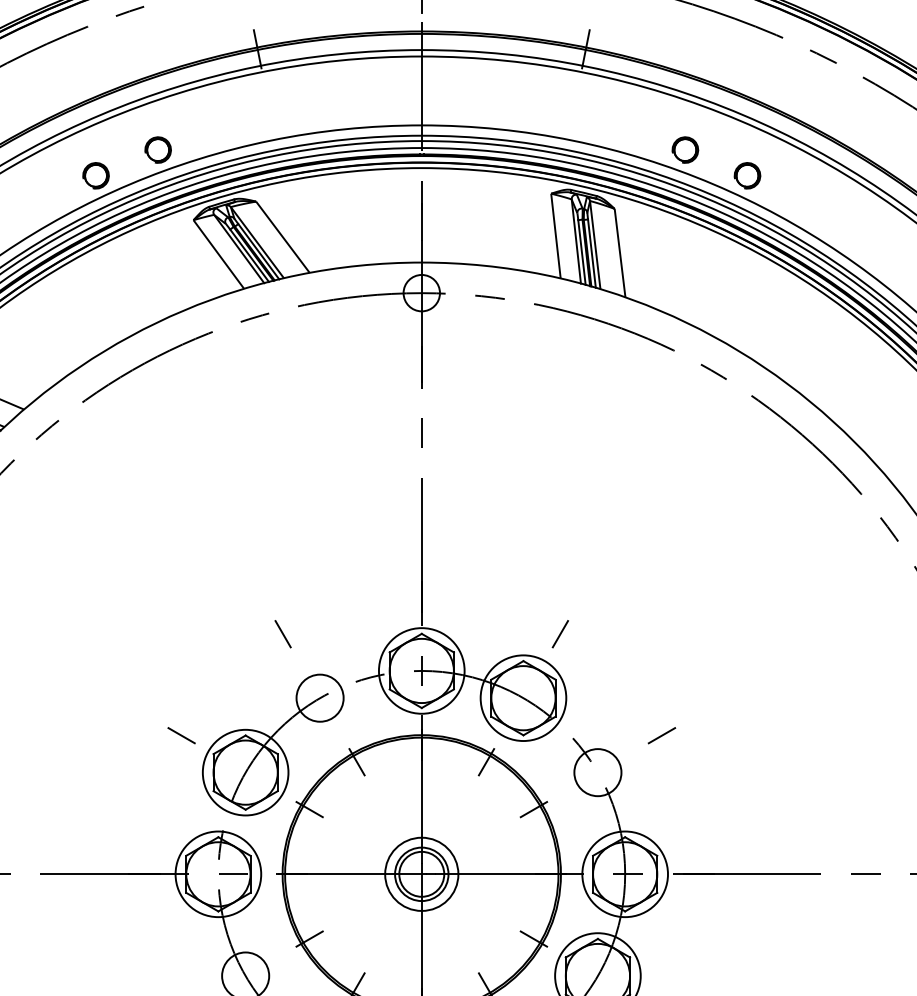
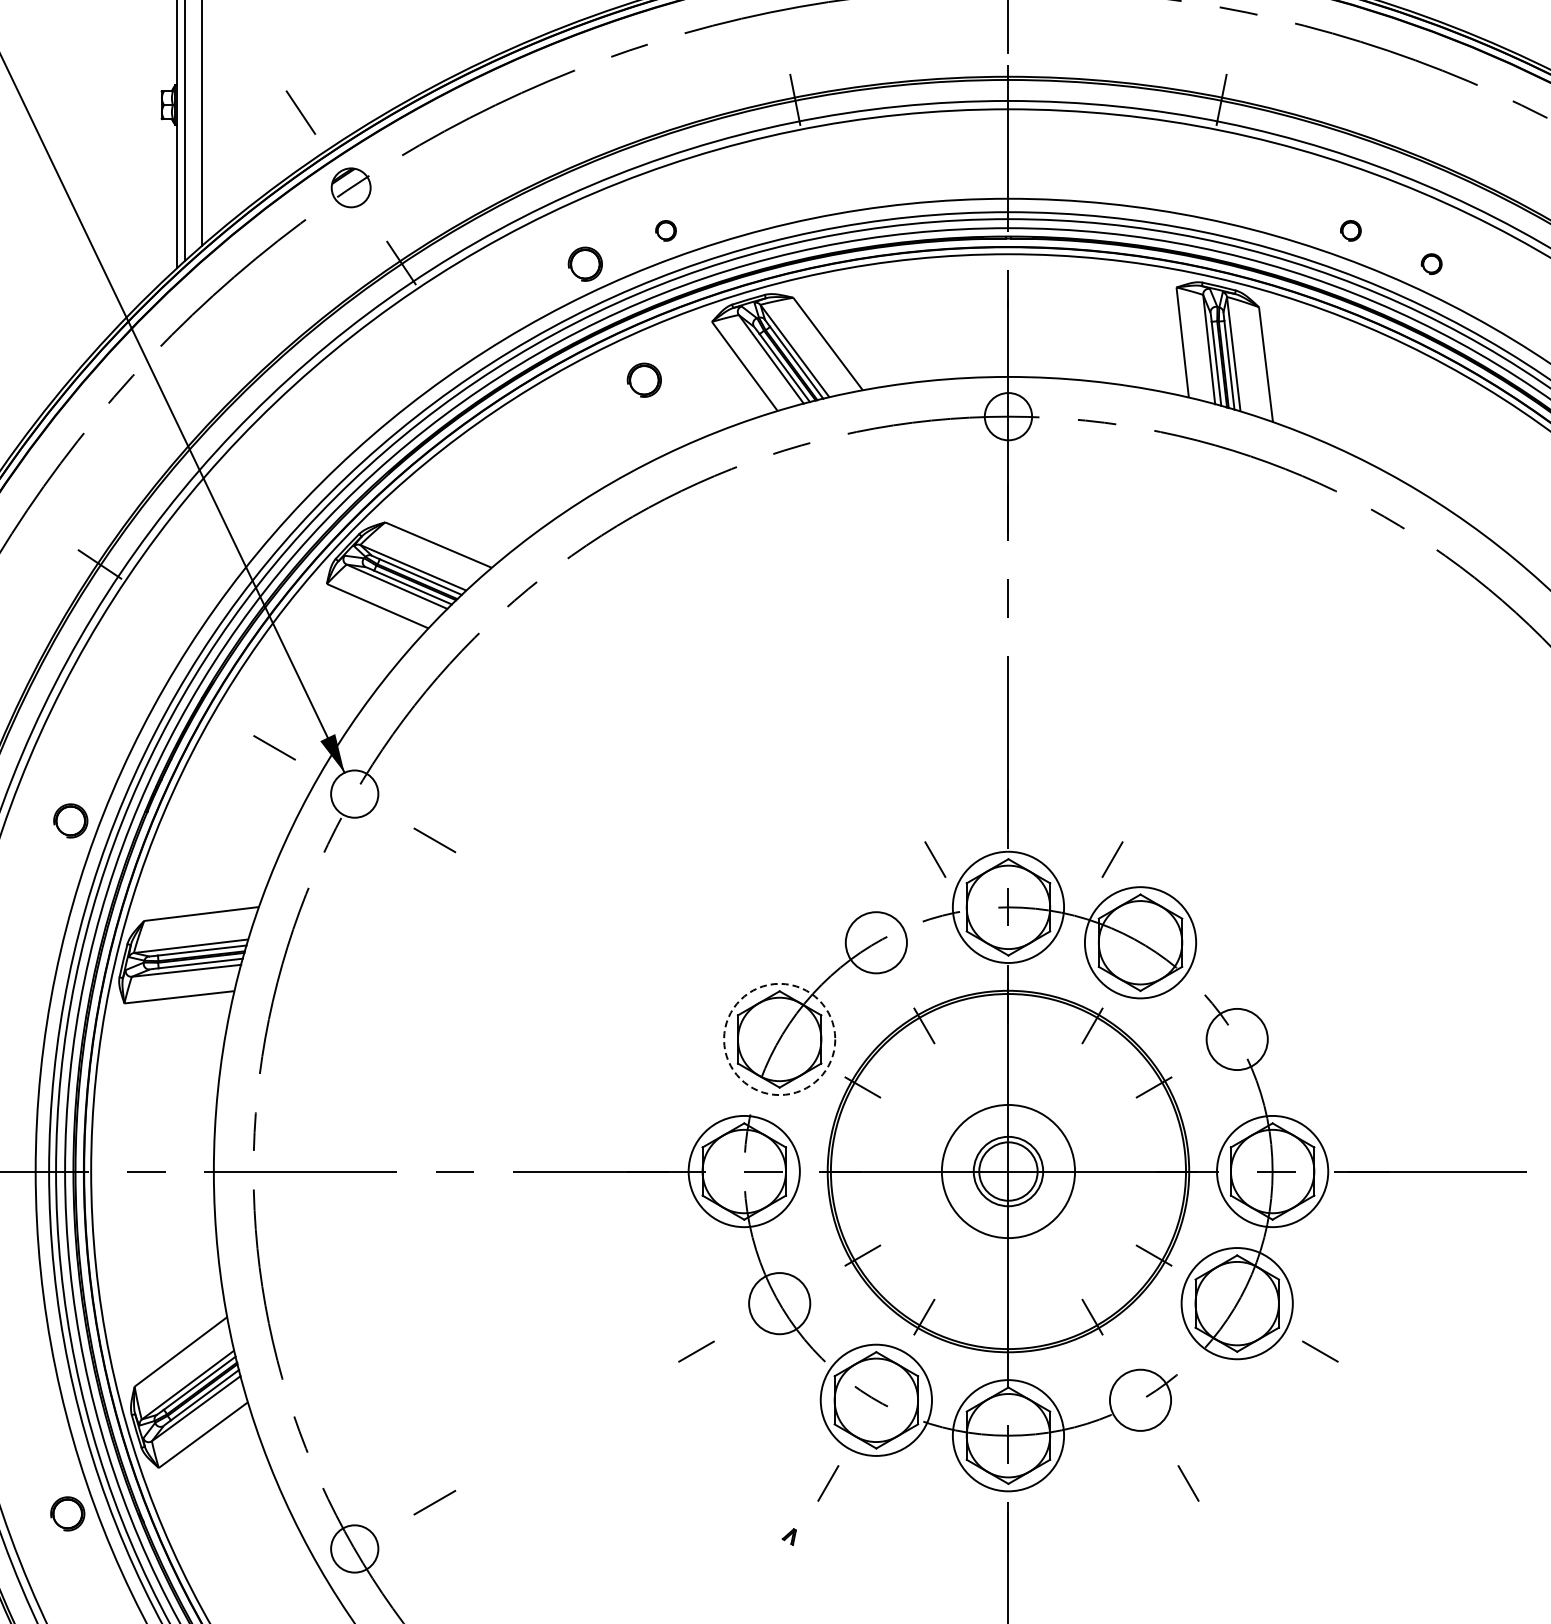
part: (157, 149) -> (665, 230), size x0.6
part: (685, 149) -> (1350, 230), size x0.6
part: (747, 175) -> (1431, 263), size x0.6
part: (140, 264) -> (643, 379), added
line: (283, 634) -> (935, 859), moved
line: (560, 634) -> (1112, 859), moved
line: (181, 735) -> (696, 991), removed
line: (662, 735) -> (1320, 991), removed
circle: (245, 772) -> (779, 1039), solid -> dashed
circle: (421, 874) -> (1008, 1171), size x1.4

